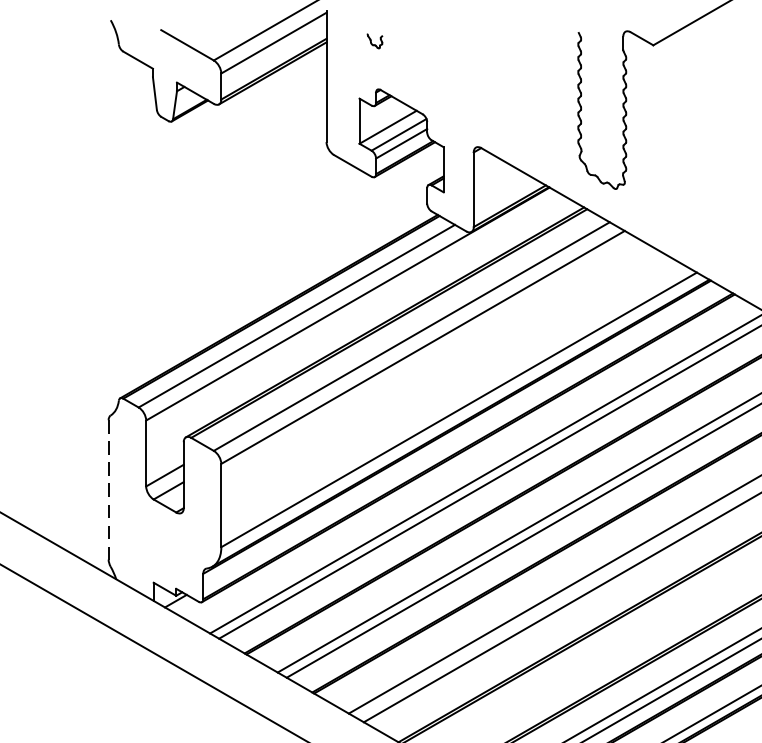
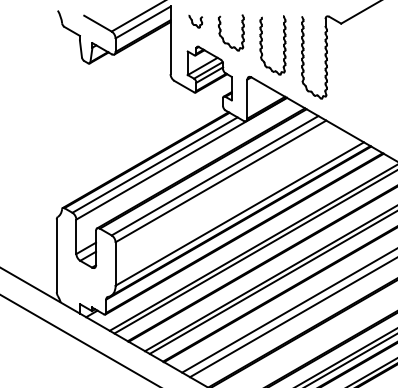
part: (374, 41) -> (195, 21), size x1.67
part: (427, 71) -> (223, 37), added
part: (502, 87) -> (262, 45), added
line: (108, 491) -> (56, 256), dashed -> solid

